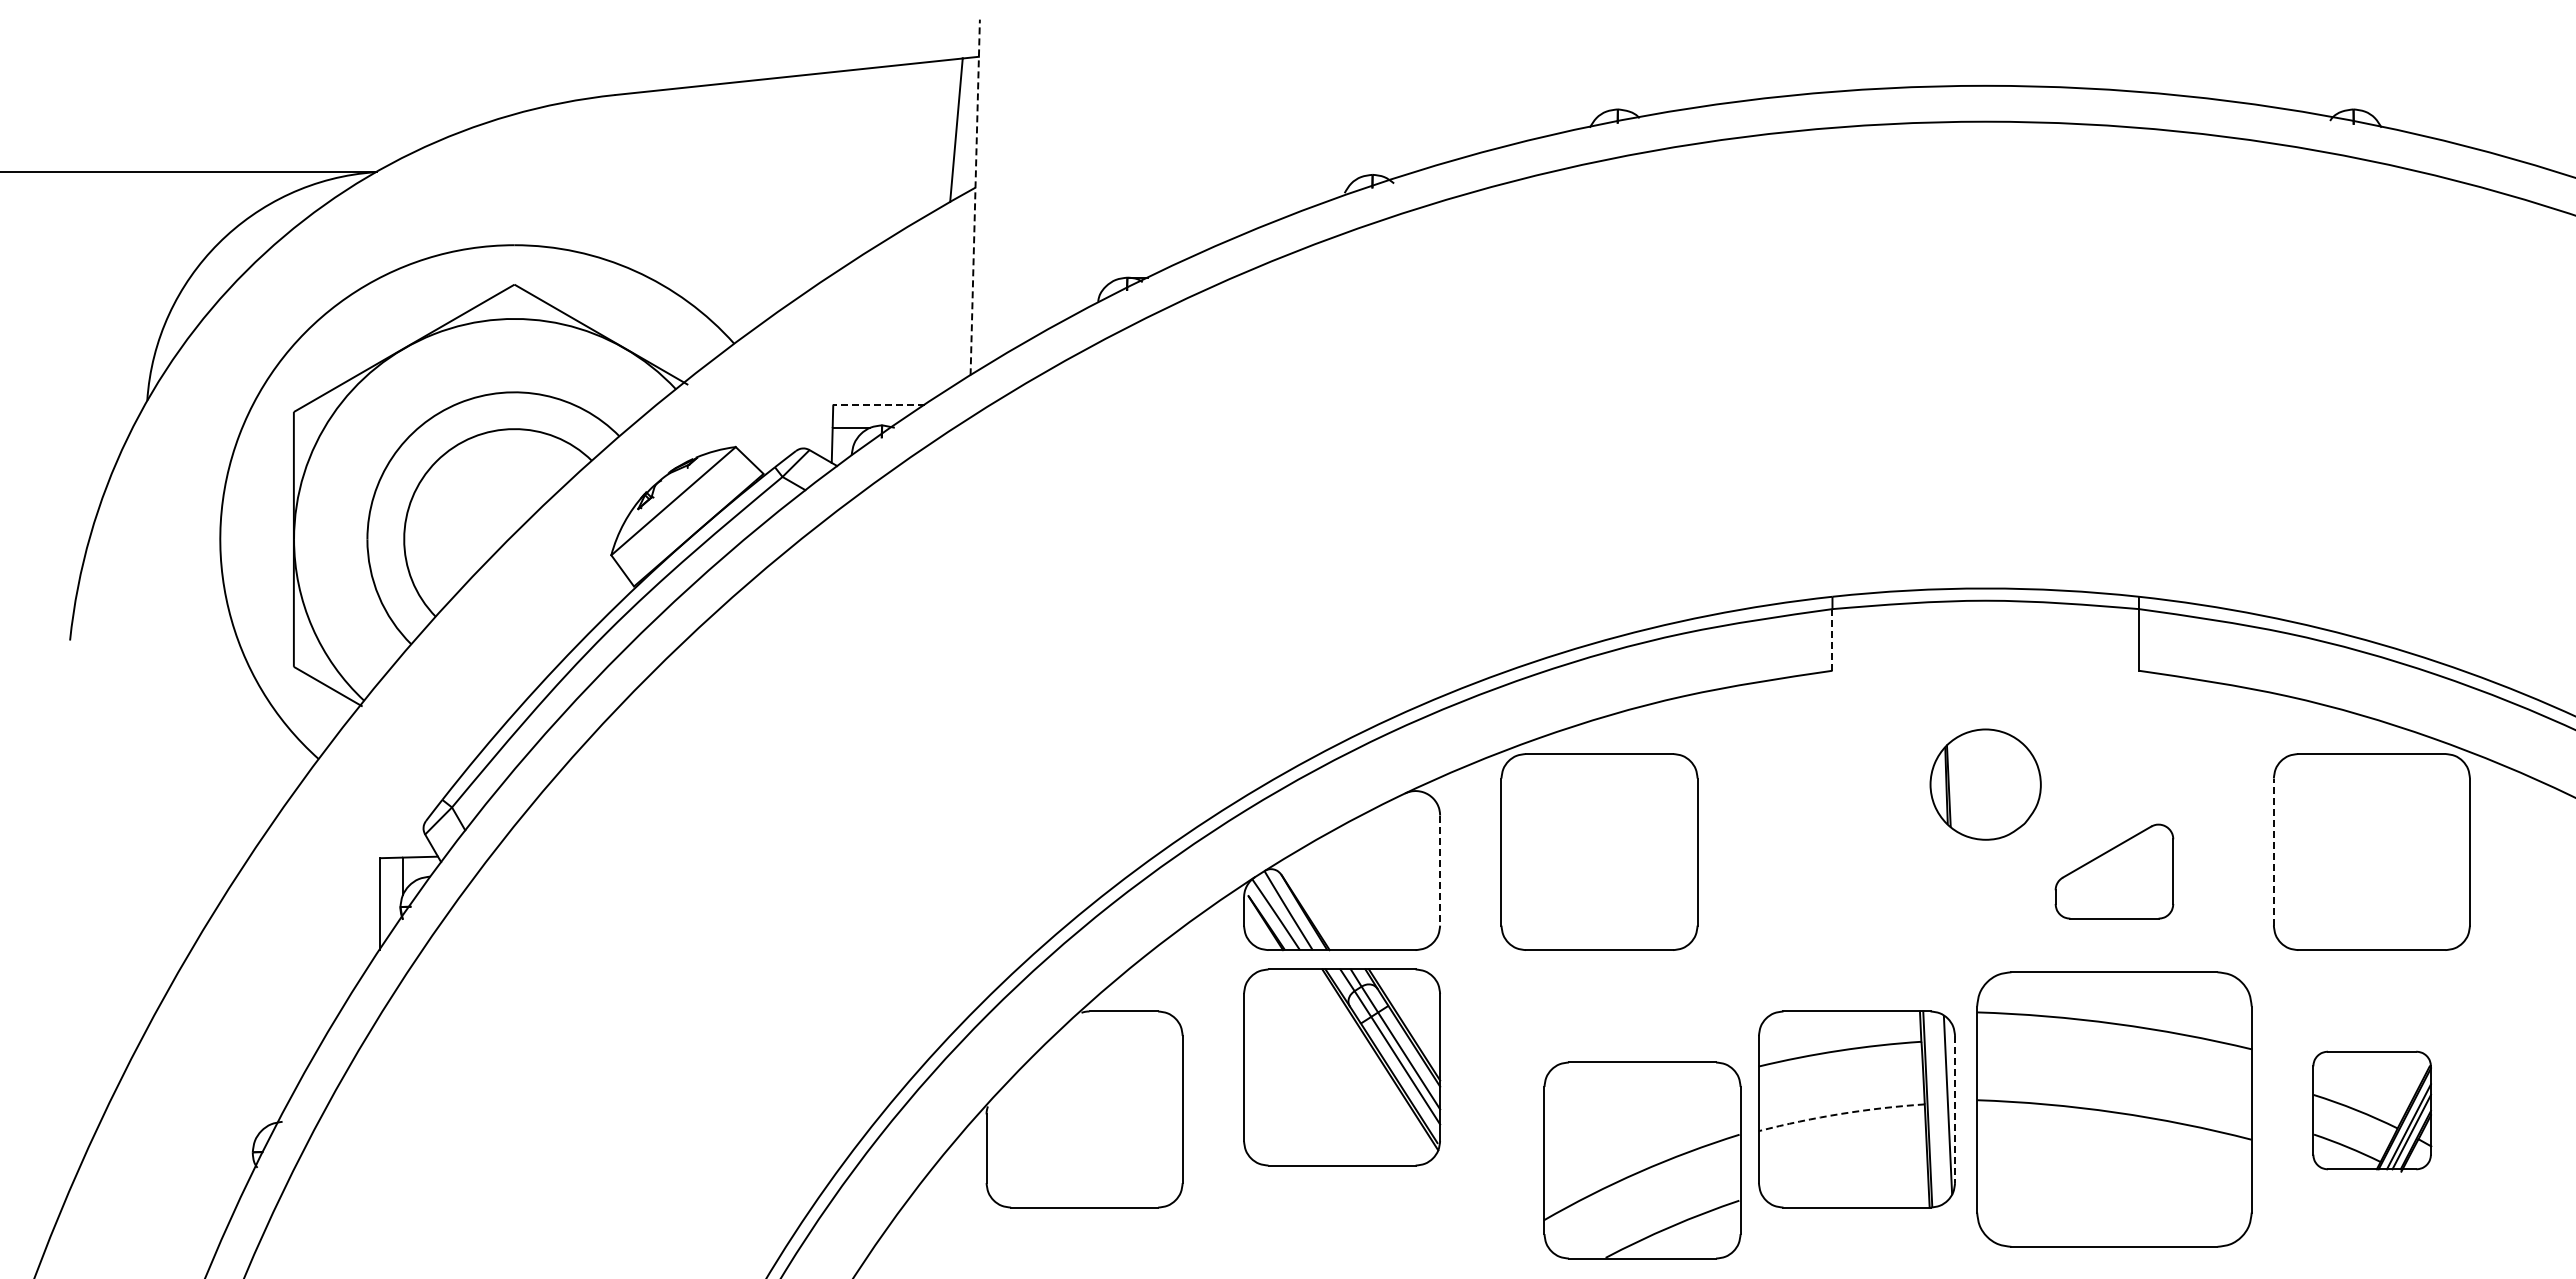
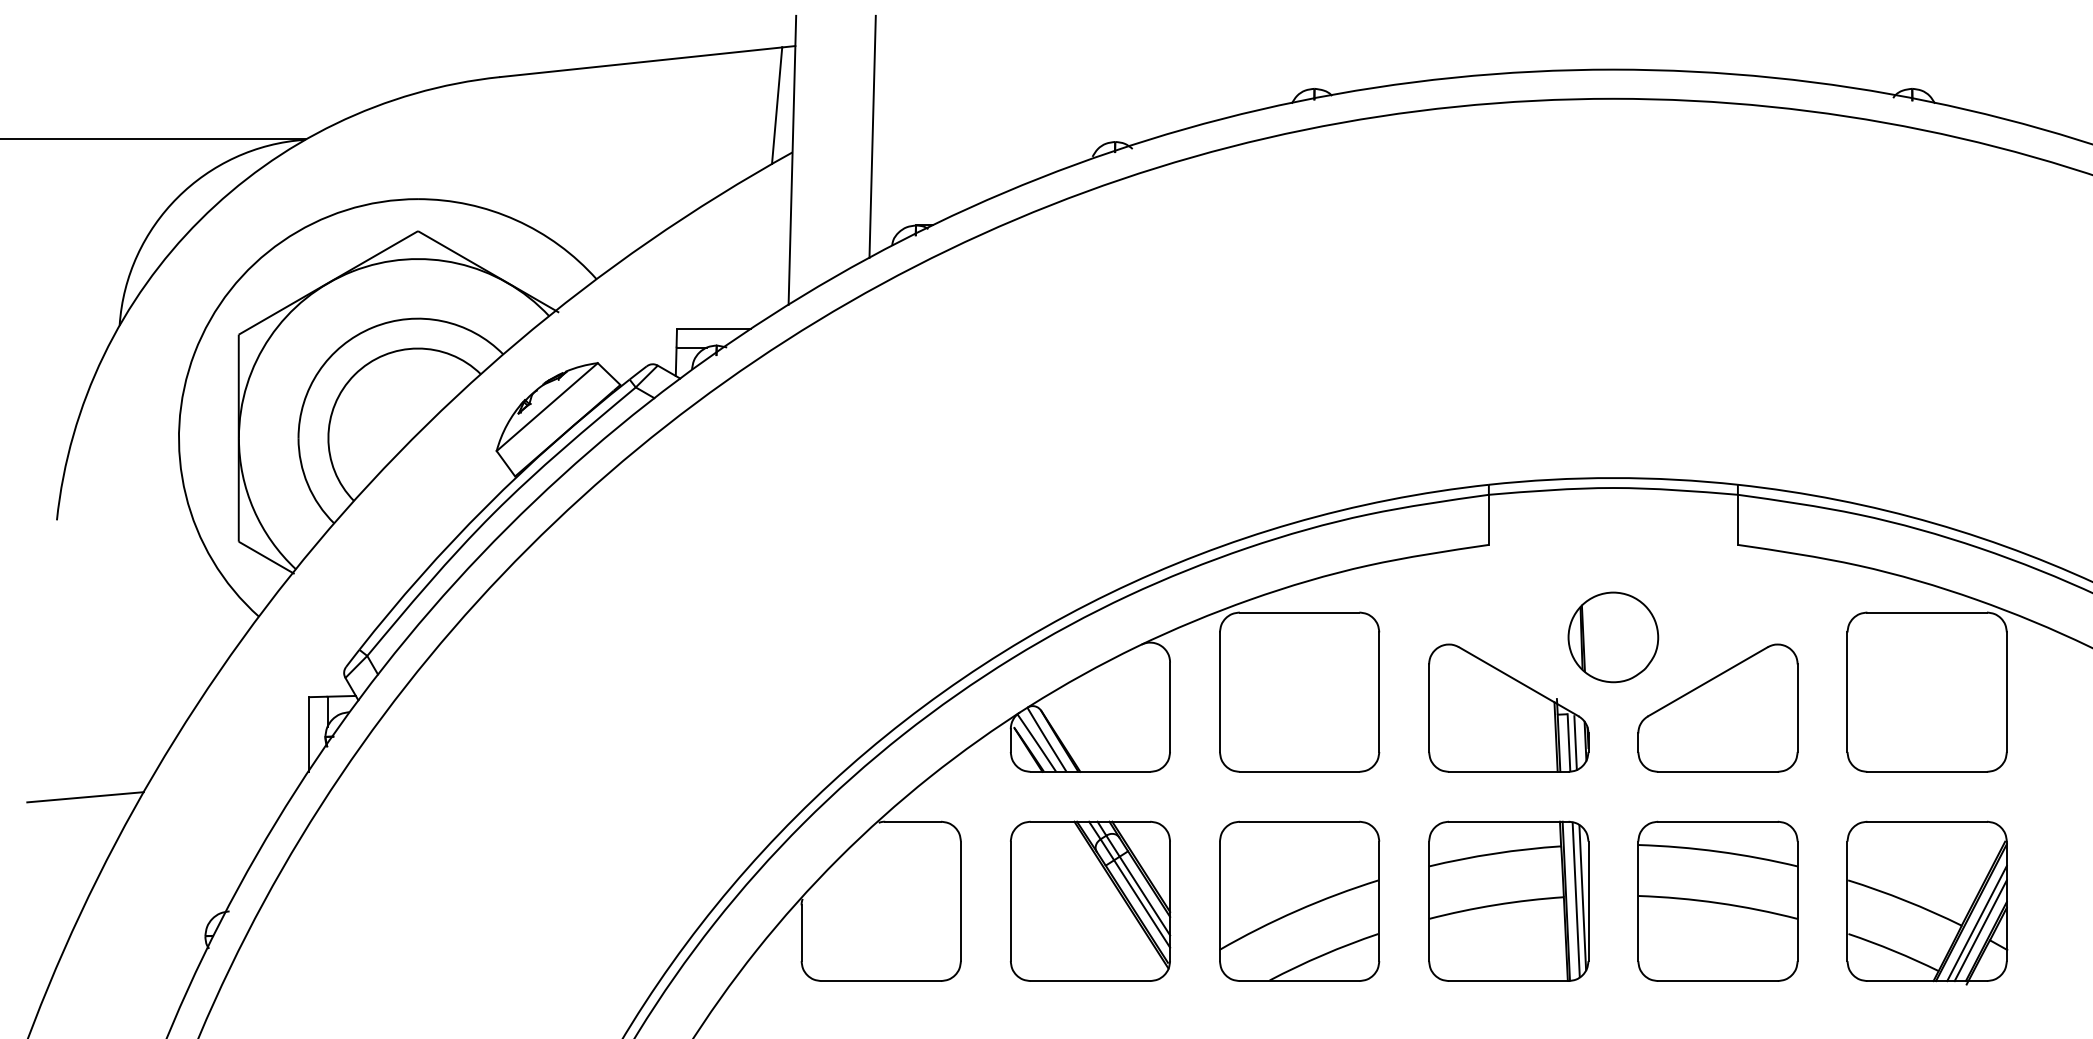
line: (1073, 168) -> (872, 136), added
line: (975, 197) -> (792, 160), dashed -> solid
line: (879, 404) -> (714, 328), dashed -> solid
line: (1832, 639) -> (1488, 519), dashed -> solid
line: (2273, 852) -> (1847, 692), dashed -> solid
line: (1440, 871) -> (1170, 708), dashed -> solid
part: (1856, 871) -> (1508, 708), added
part: (2114, 871) -> (1718, 708), size x1.67
line: (105, 981) -> (85, 797), added
part: (1342, 1067) -> (1090, 901), moved
line: (1939, 1107) -> (1575, 899), added
line: (1955, 1109) -> (1588, 901), dashed -> solid
part: (2114, 1109) -> (1718, 901), size x0.71
part: (2372, 1111) -> (1927, 903), size x1.67
arc: (1841, 1113) -> (1496, 904), dashed -> solid
part: (1642, 1160) -> (1299, 901), moved

